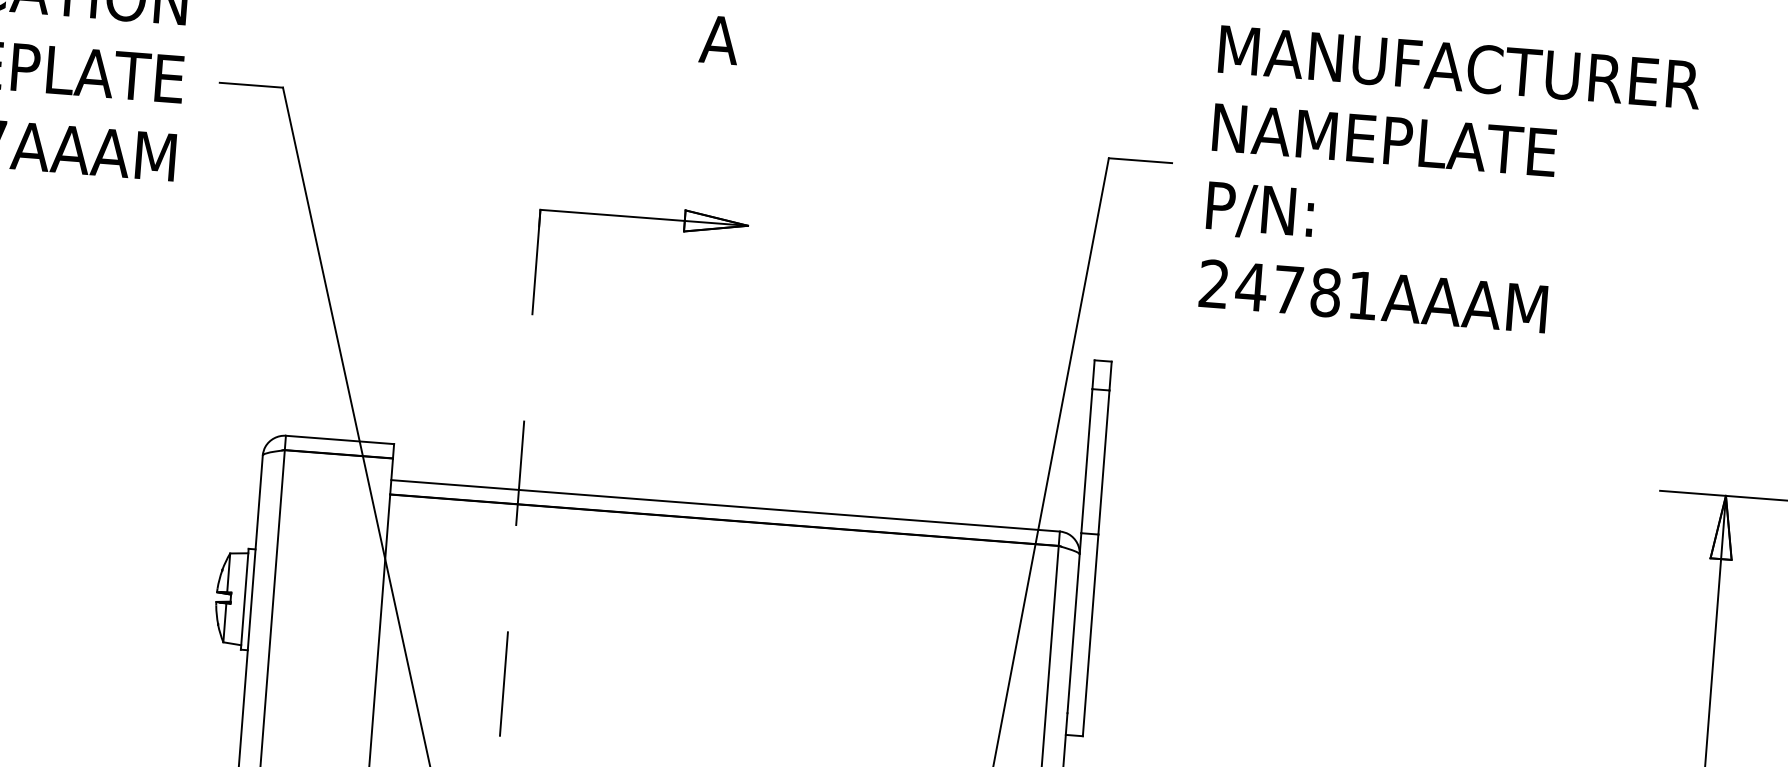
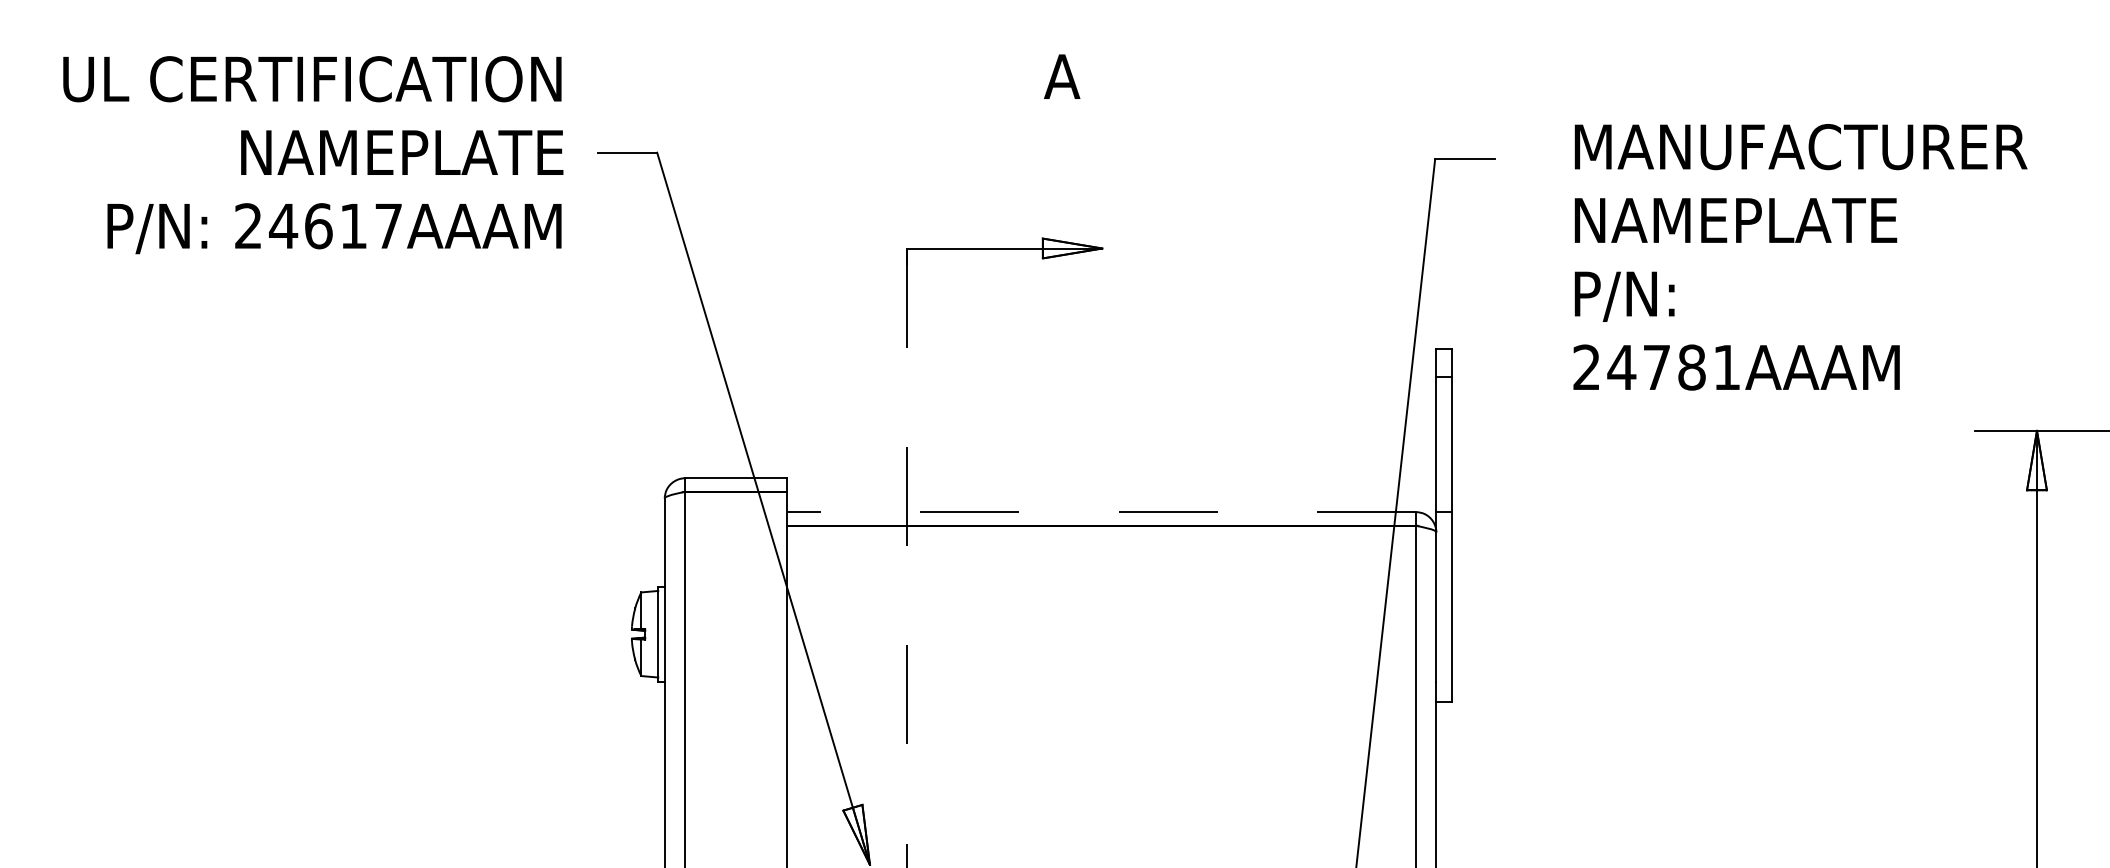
text: (1450, 184) -> (1800, 257), moved
line: (725, 506) -> (1101, 512), solid -> dashed

